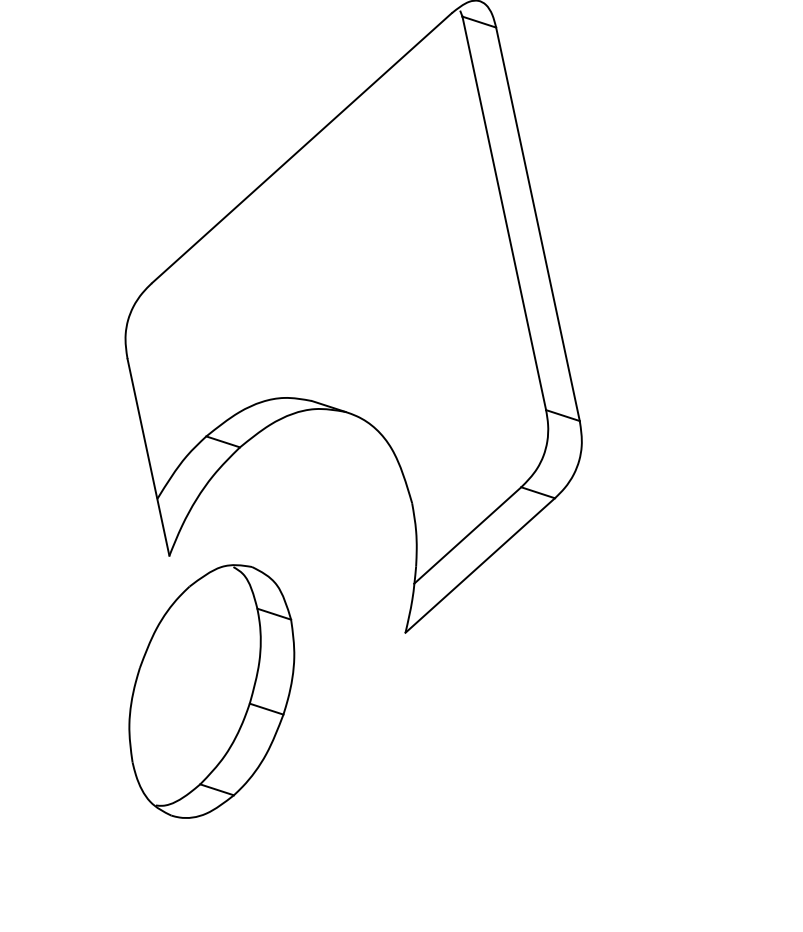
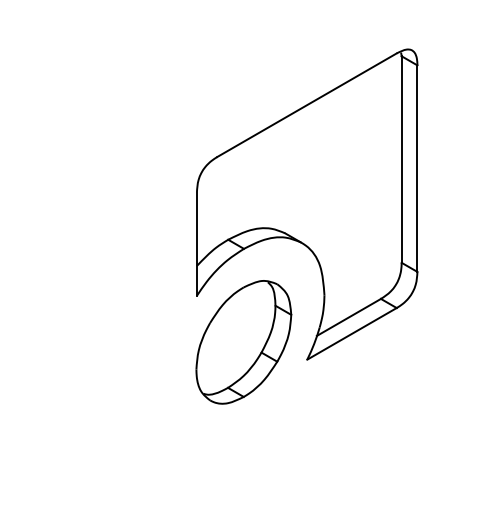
part: (211, 691) -> (243, 342), moved

